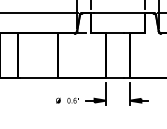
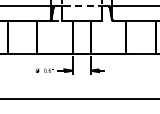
line: (119, 13) -> (82, 6), solid -> dashed

